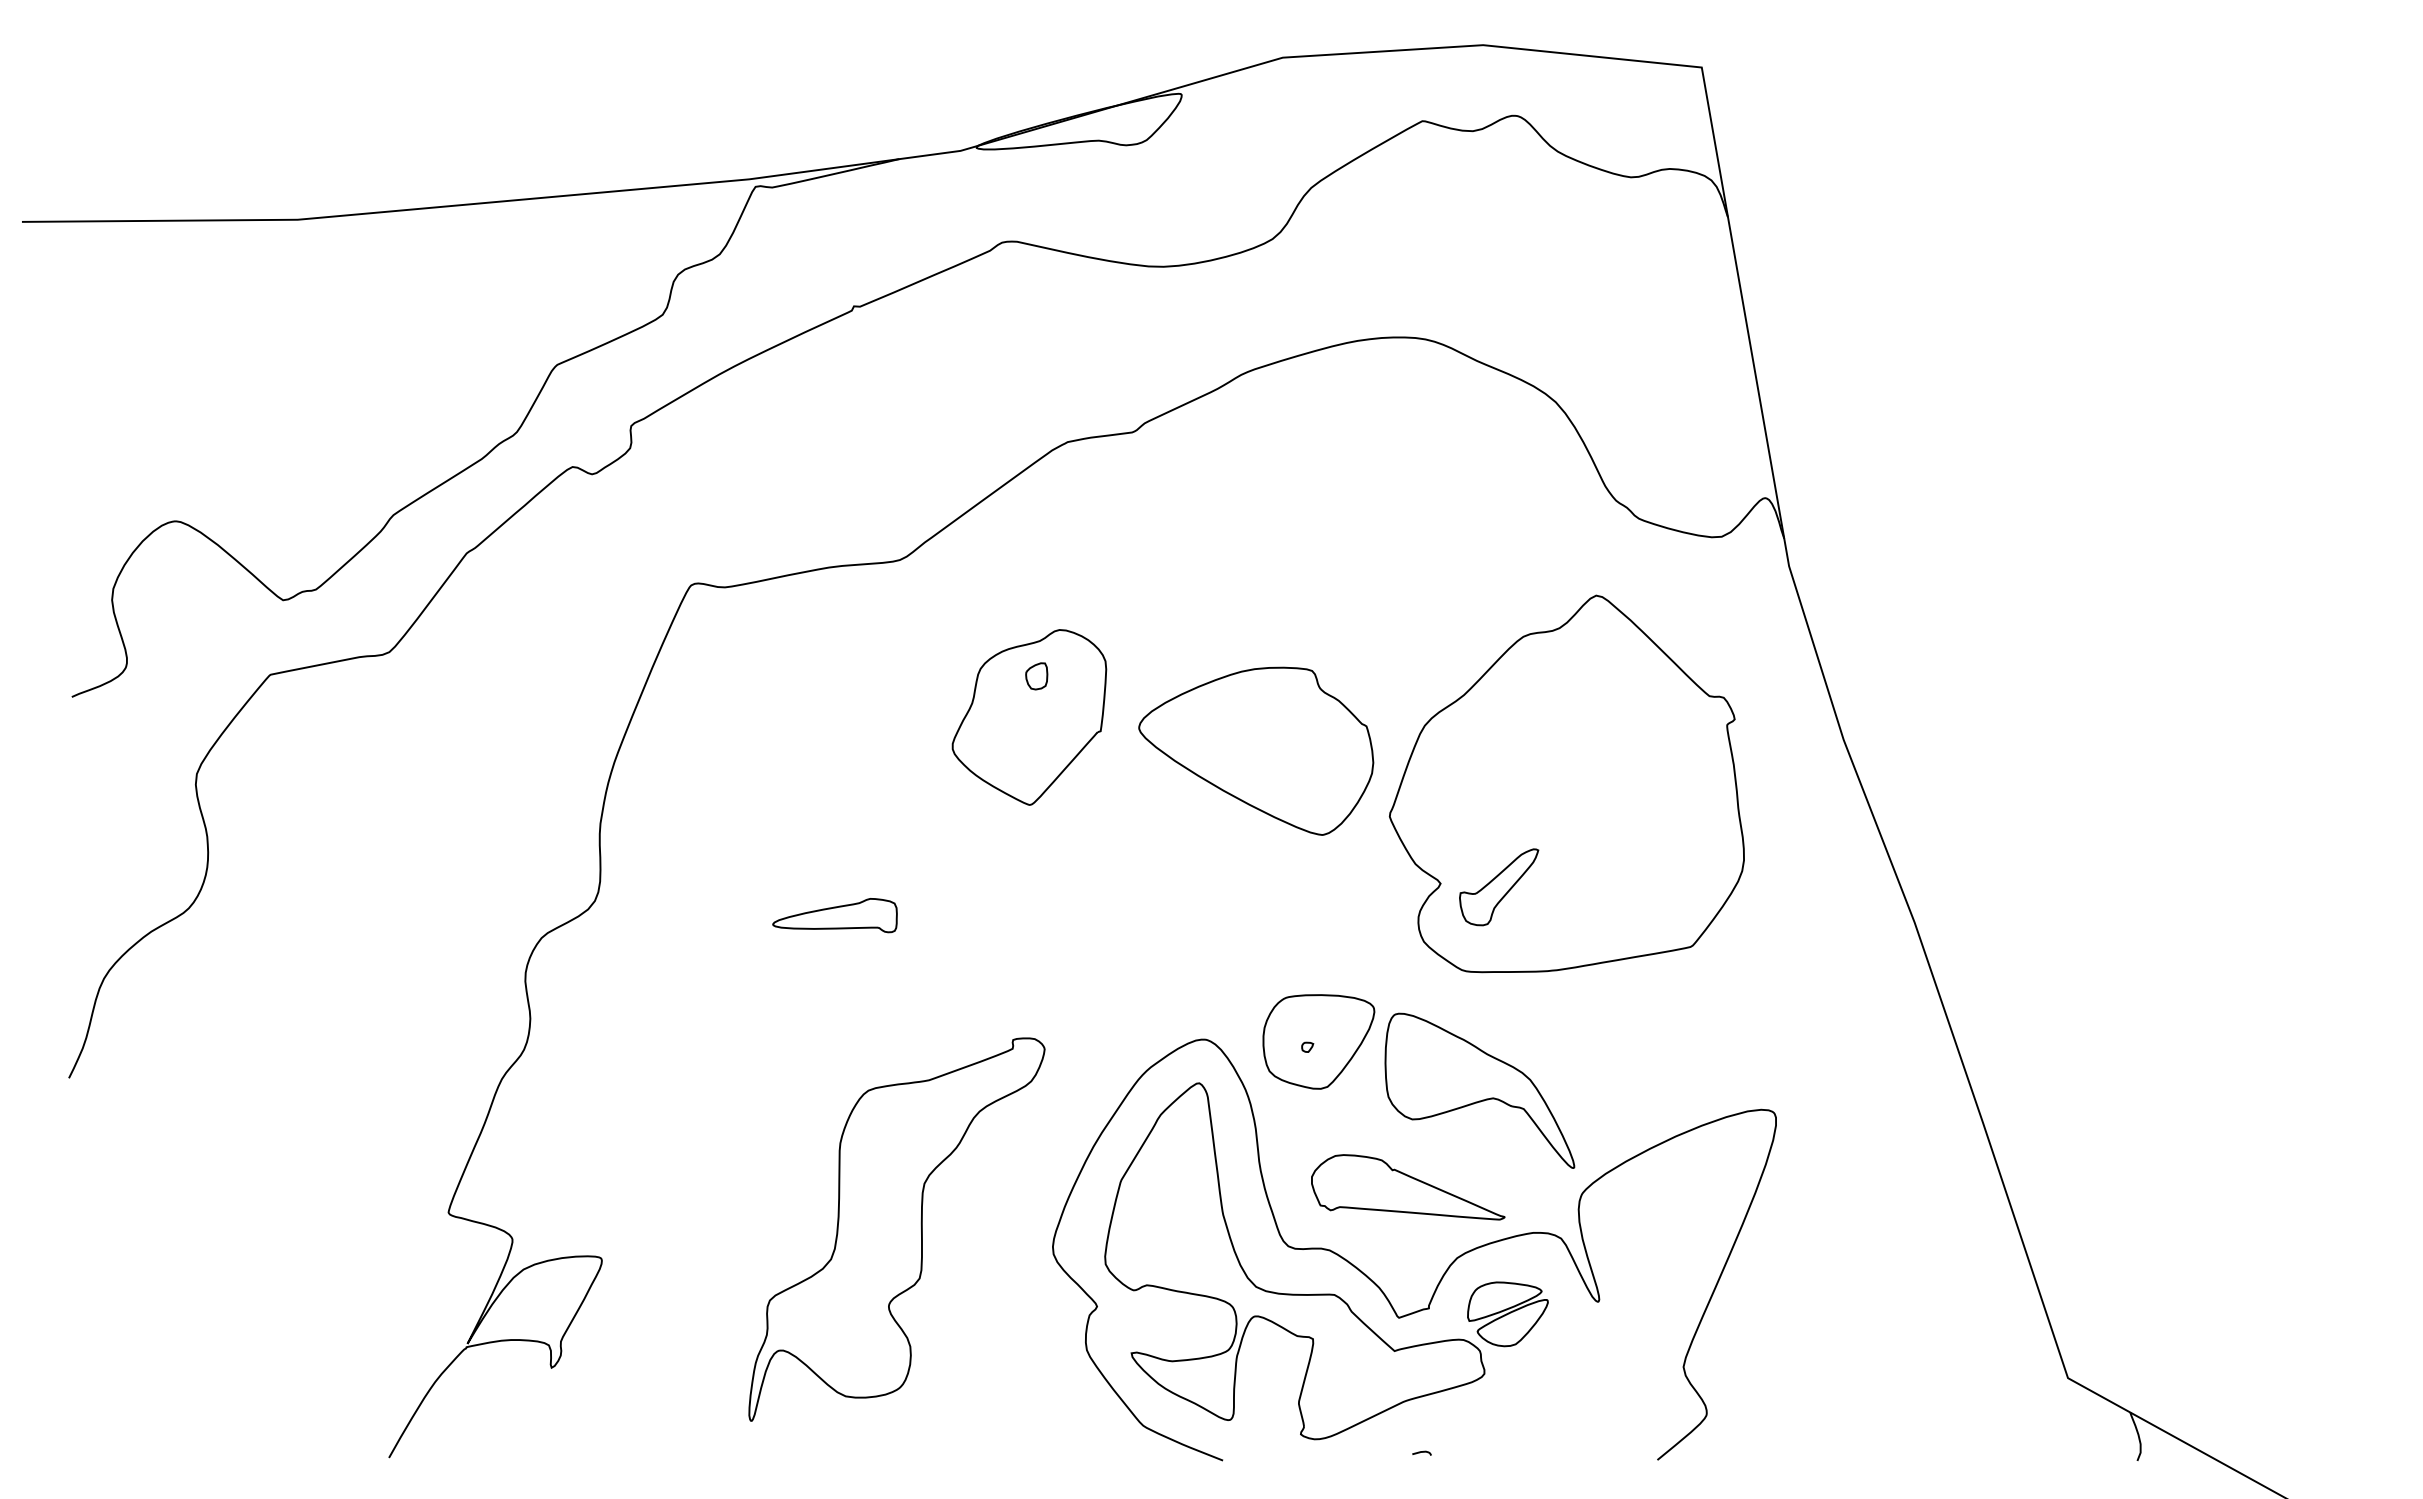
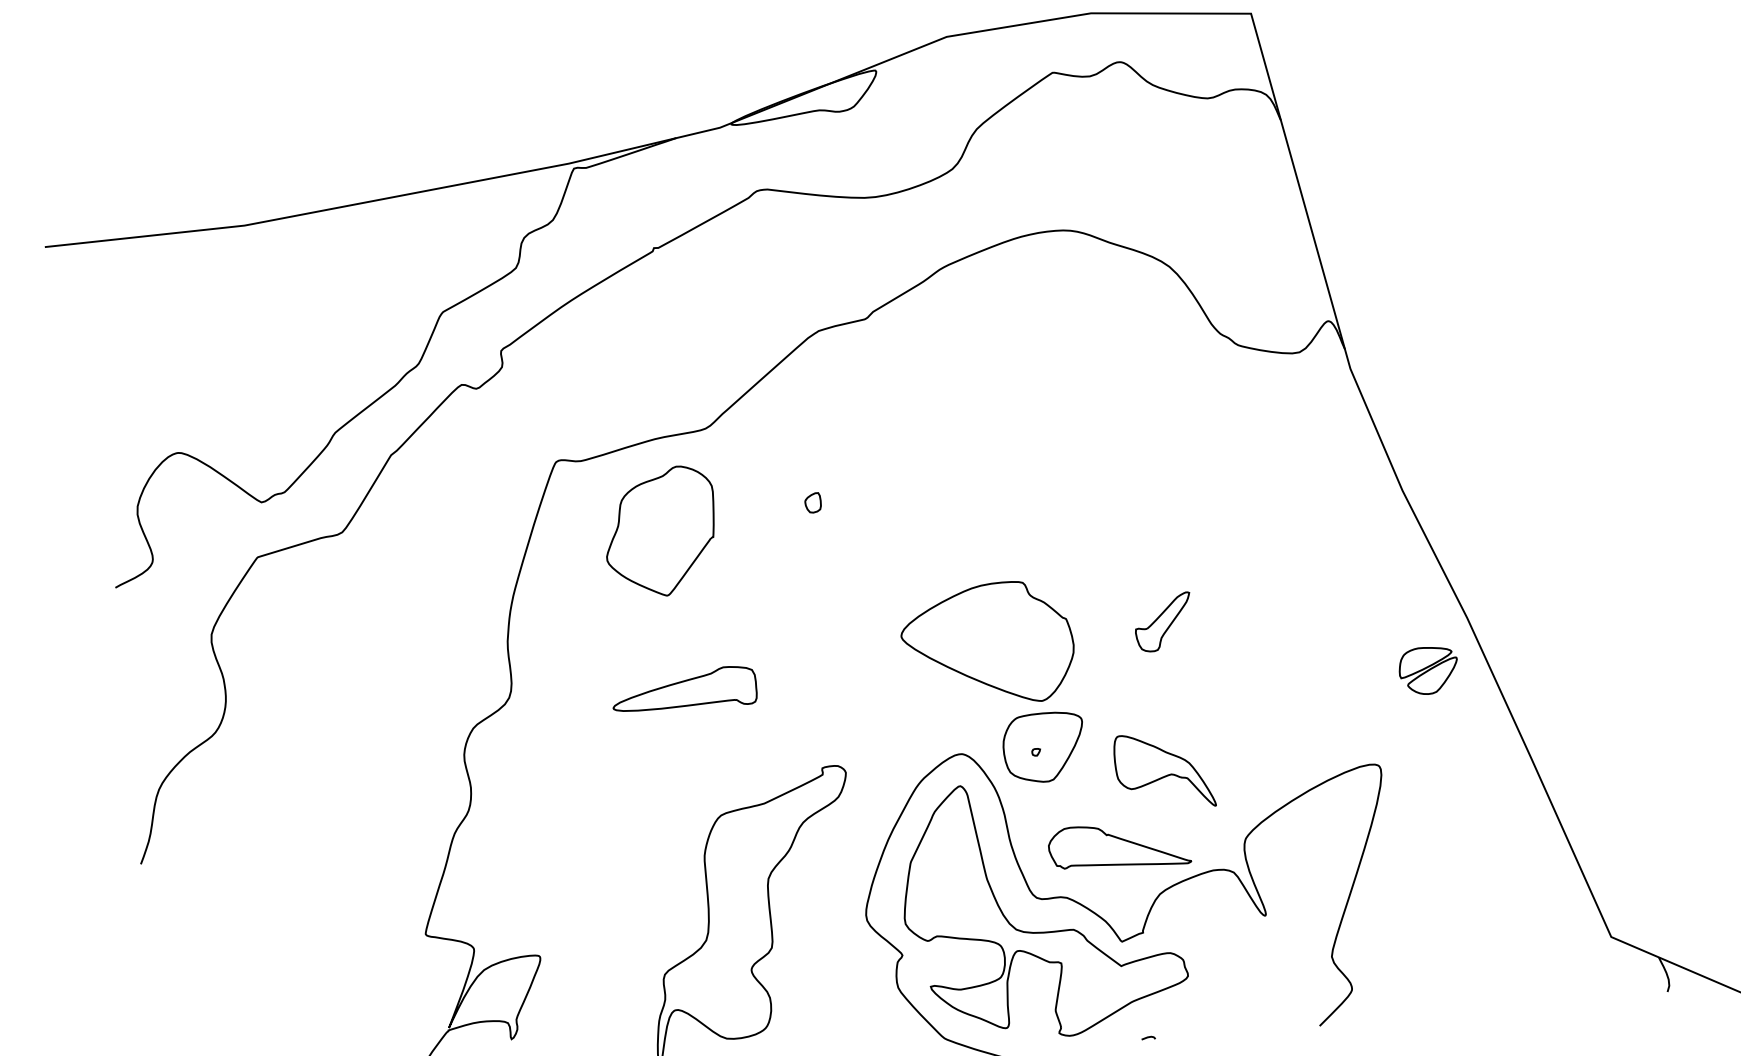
part: (1029, 717) -> (660, 532), moved
part: (1256, 750) -> (988, 644), moved
part: (1566, 783) -> (1204, 542), removed
part: (834, 915) -> (683, 690), size x1.6
part: (1479, 1090) -> (1163, 771), size x0.7
part: (1507, 1314) -> (1428, 670), moved

